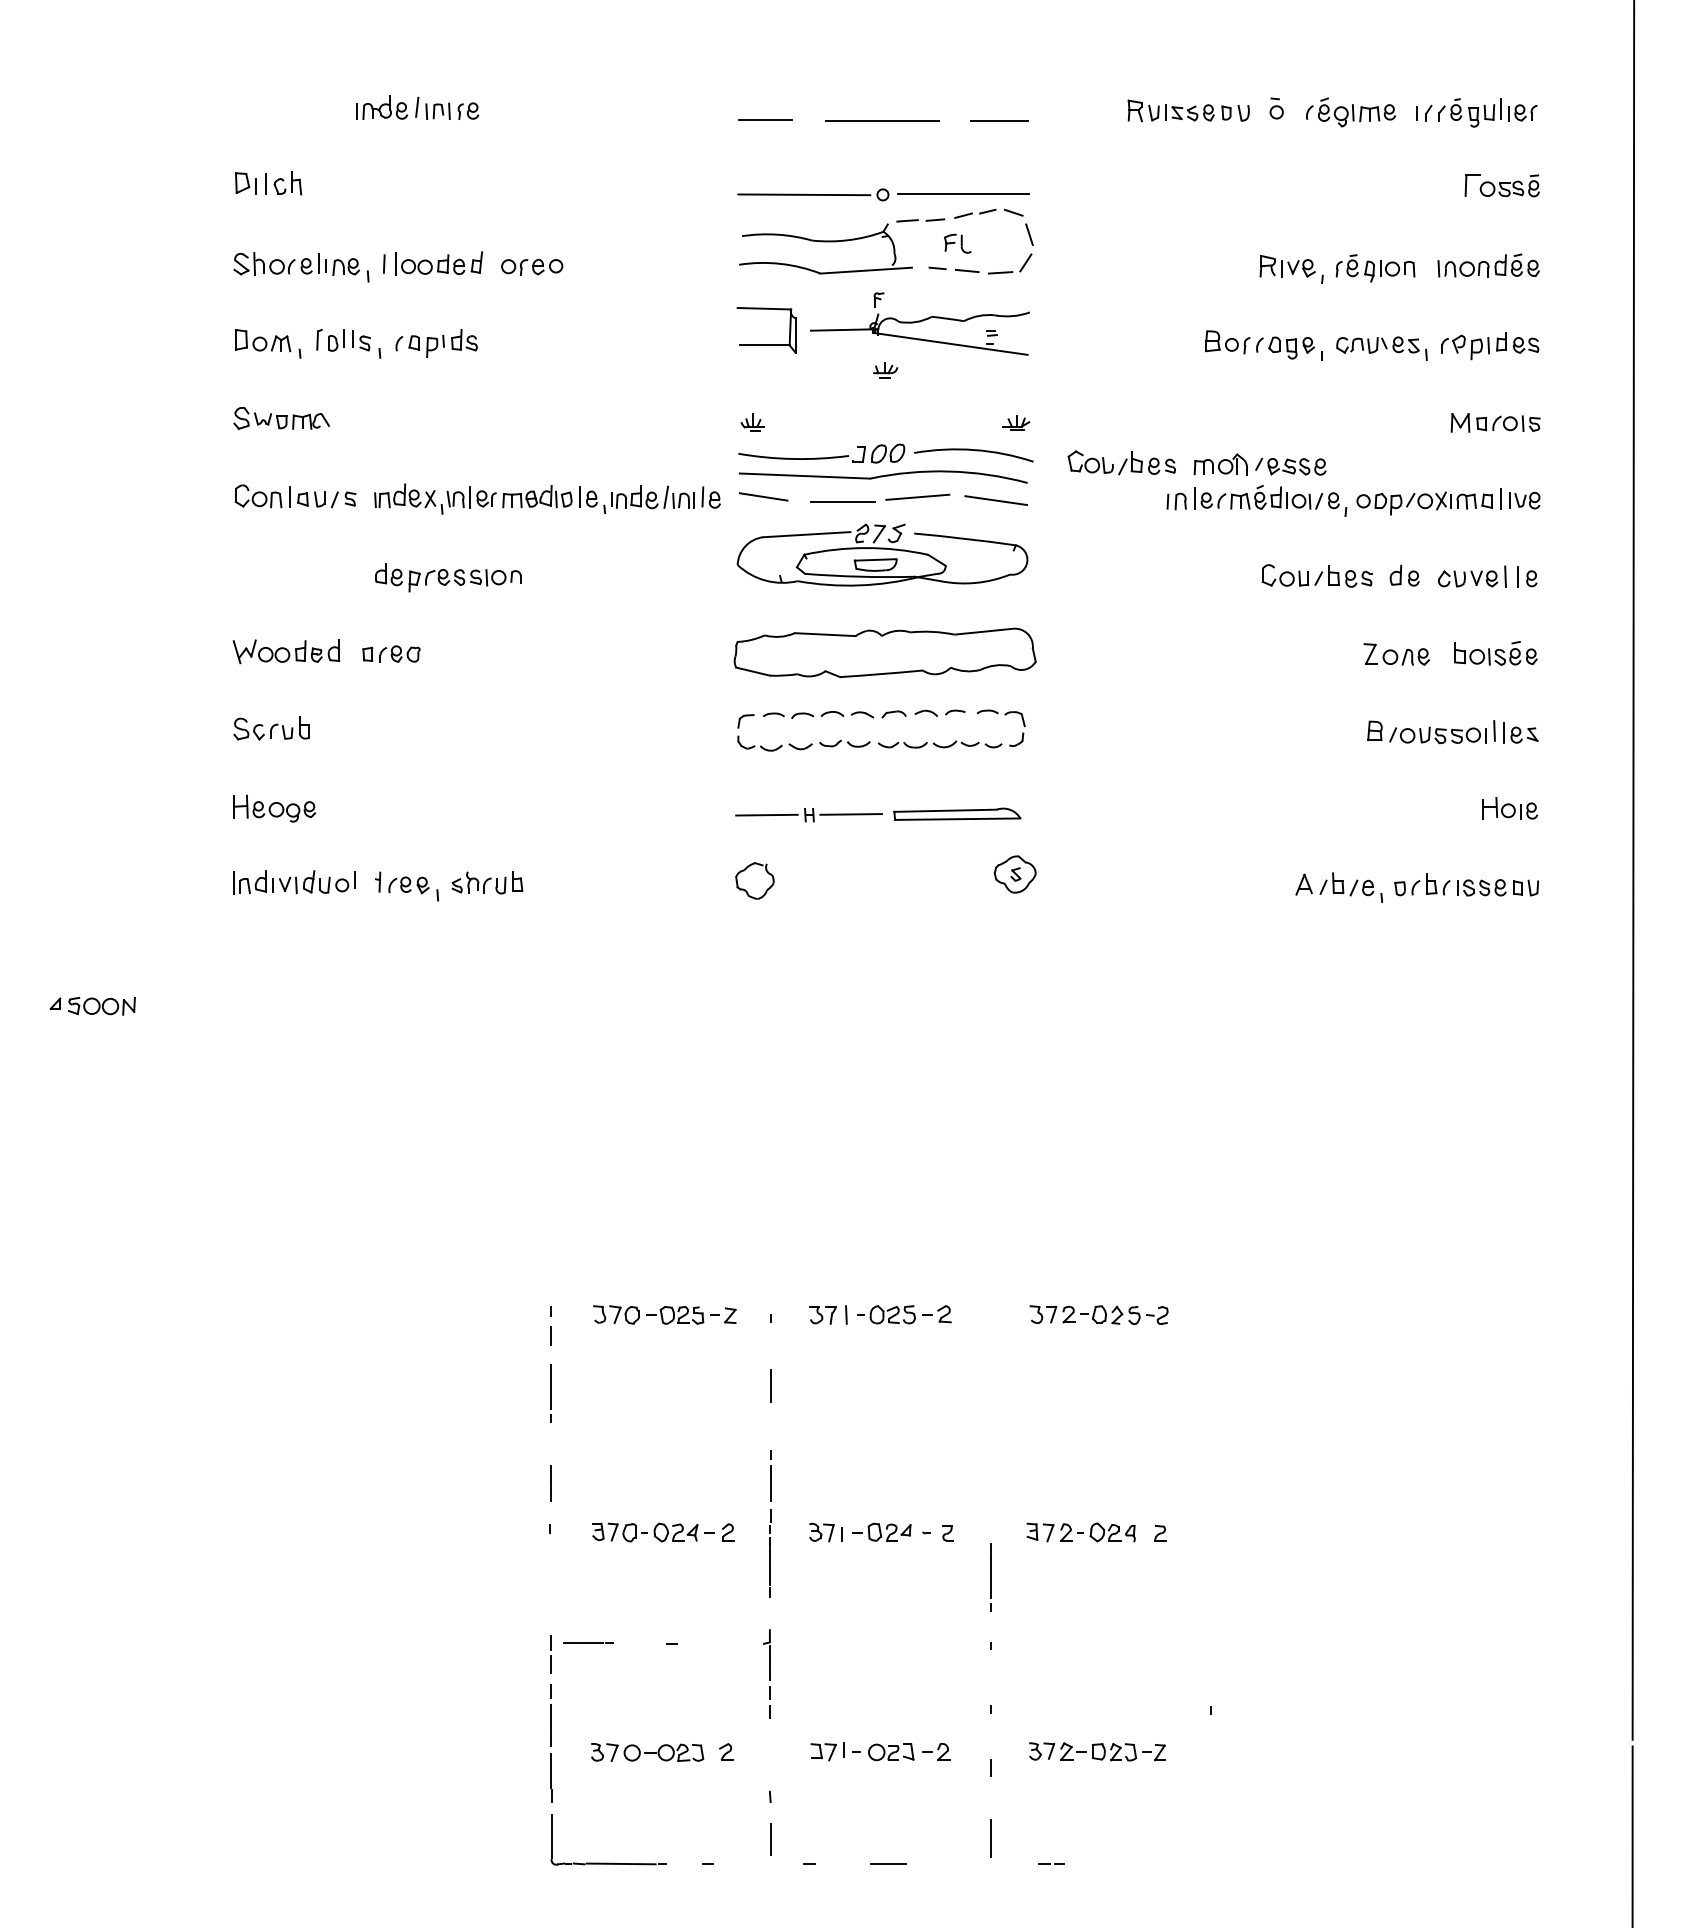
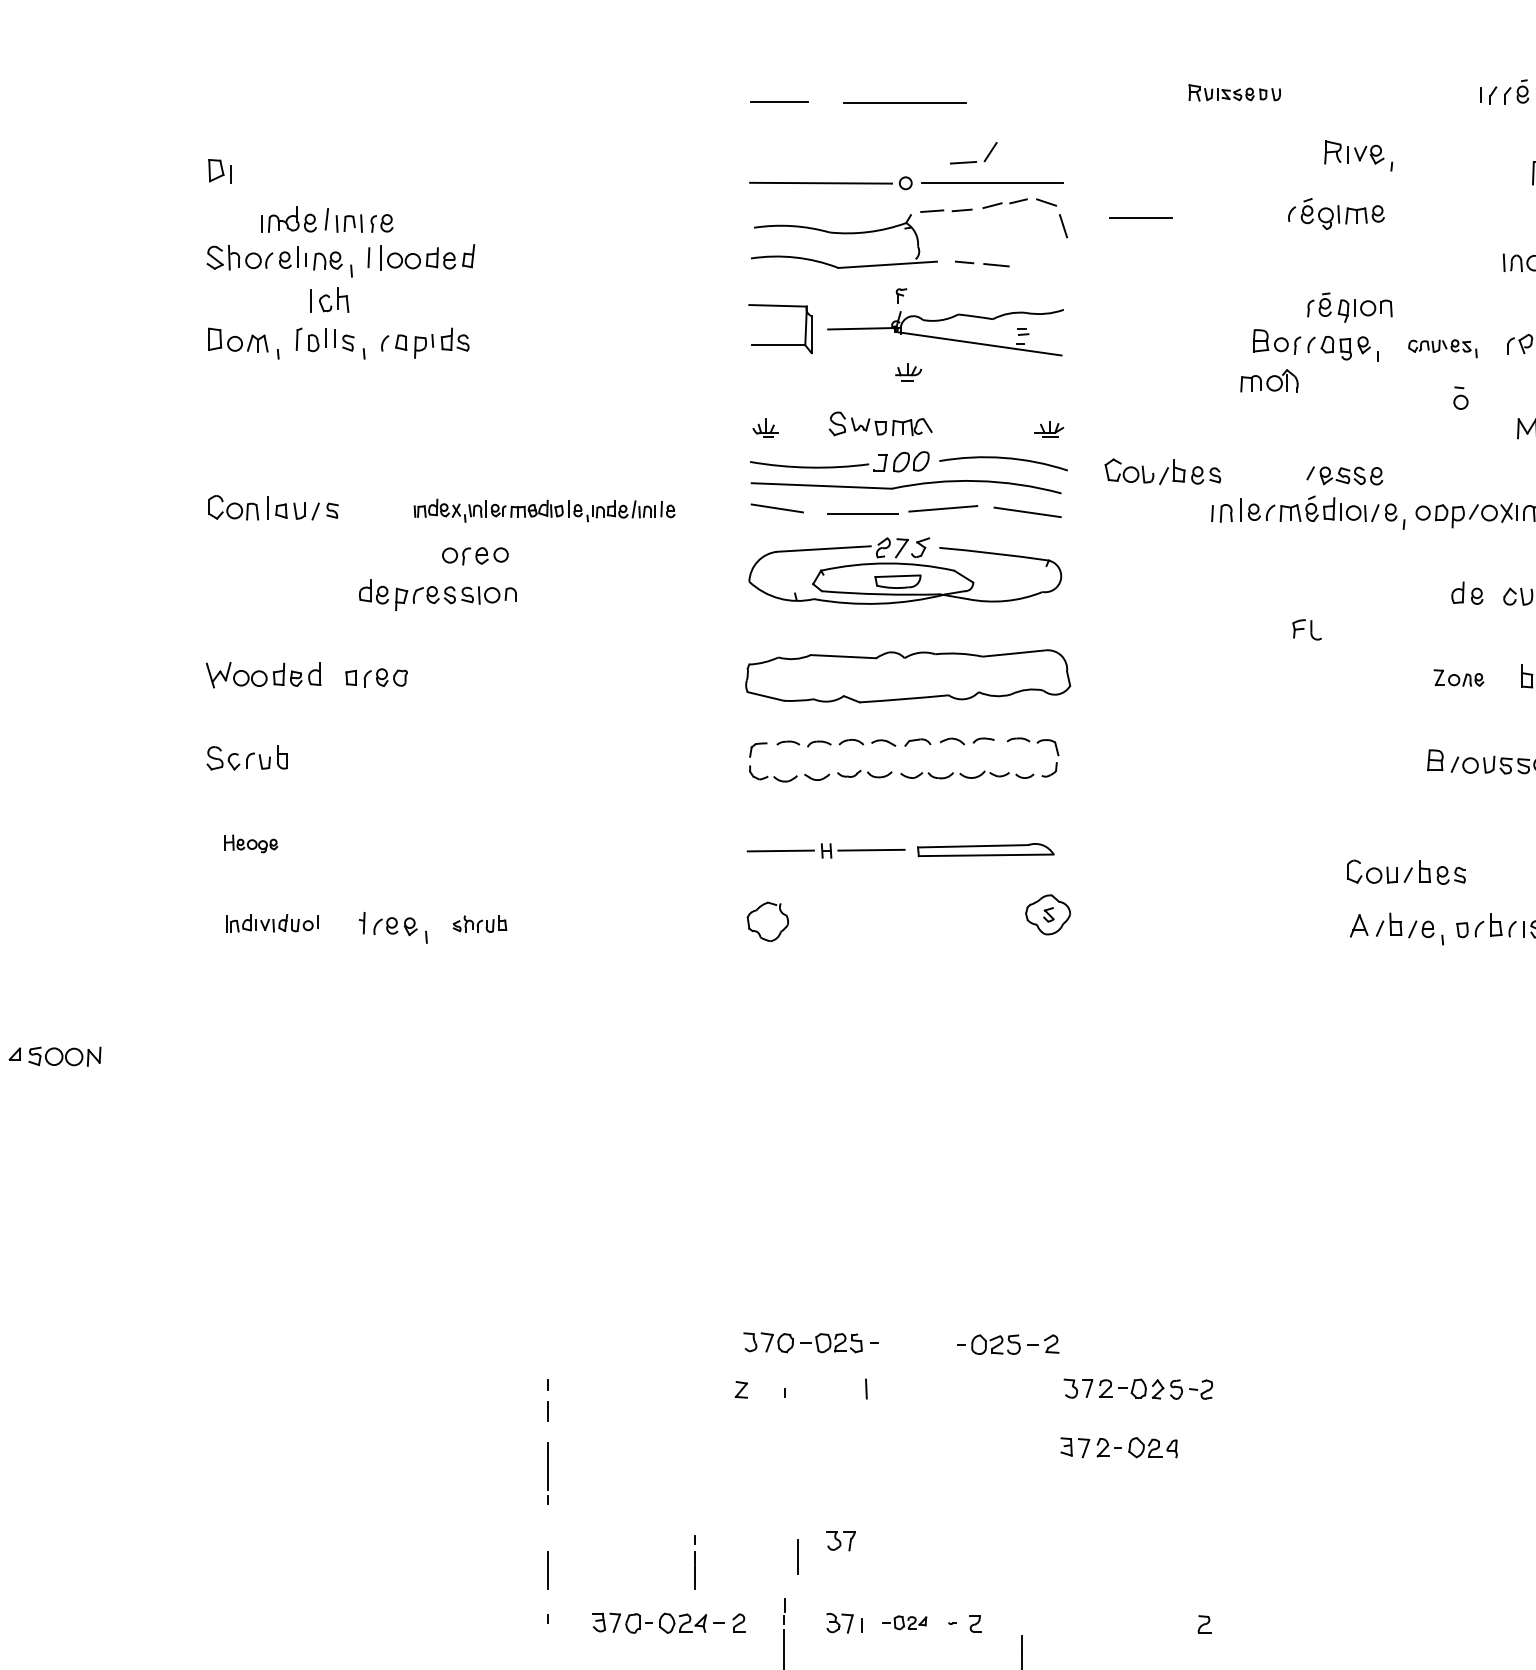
part: (417, 107) -> (327, 219), moved
part: (1276, 108) -> (1460, 398), moved
part: (1188, 110) -> (1234, 92), size x0.7
part: (1350, 112) -> (1335, 214), moved
line: (999, 120) -> (1140, 218), moved
part: (283, 183) -> (329, 300), moved
part: (957, 243) -> (1306, 629), moved
part: (532, 266) -> (475, 555), moved
part: (1375, 268) -> (1349, 307), moved
part: (1291, 269) -> (1358, 155), moved
part: (1010, 271) -> (974, 161), moved
part: (1381, 348) -> (1442, 348), size x0.7
part: (281, 418) -> (880, 423), moved
part: (1220, 464) -> (1269, 380), moved
part: (547, 498) -> (544, 510), size x0.7
part: (1316, 575) -> (1405, 871), moved
part: (1396, 654) -> (1458, 678), size x0.7
part: (274, 808) -> (250, 843), size x0.6
part: (294, 882) -> (272, 923), size x0.7
part: (487, 882) -> (480, 923), size x0.7
part: (656, 1314) -> (811, 1342), moved
part: (904, 1314) -> (1008, 1344), moved
part: (822, 1315) -> (840, 1541), moved
line: (770, 1385) -> (797, 1556), moved
line: (770, 1475) -> (695, 1561), moved
part: (881, 1531) -> (904, 1622), size x0.7
part: (1080, 1532) -> (1118, 1447), moved

